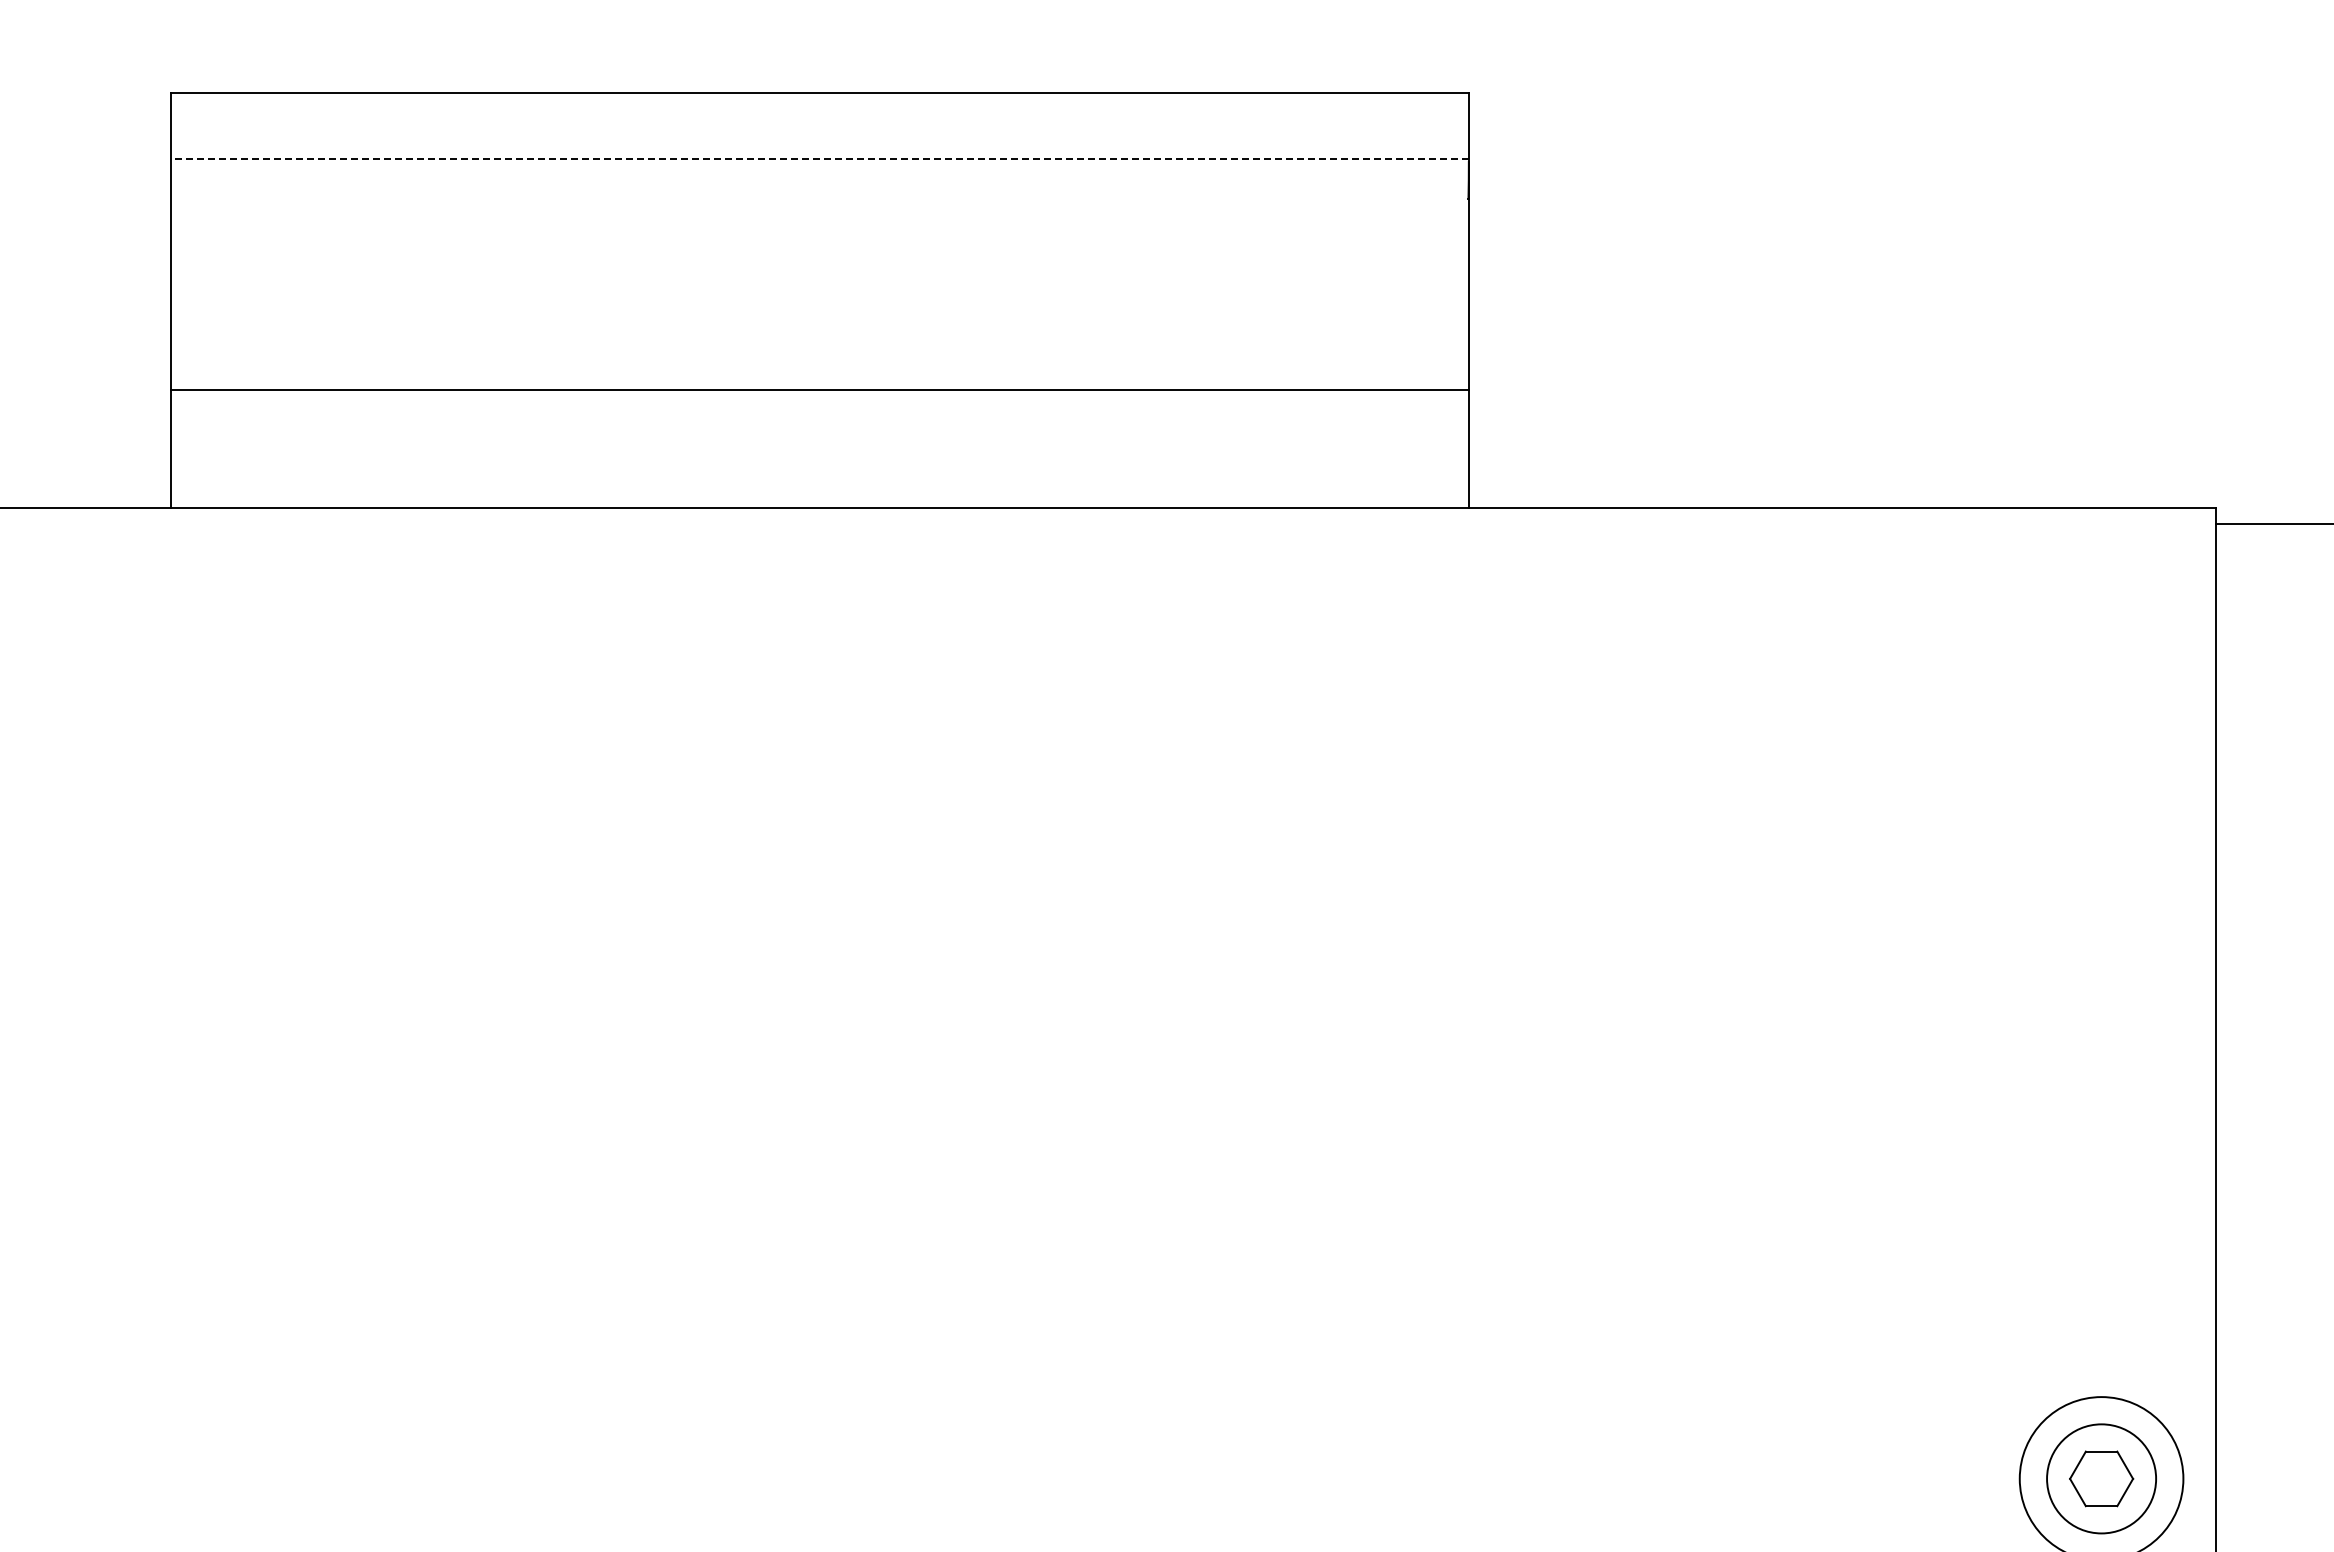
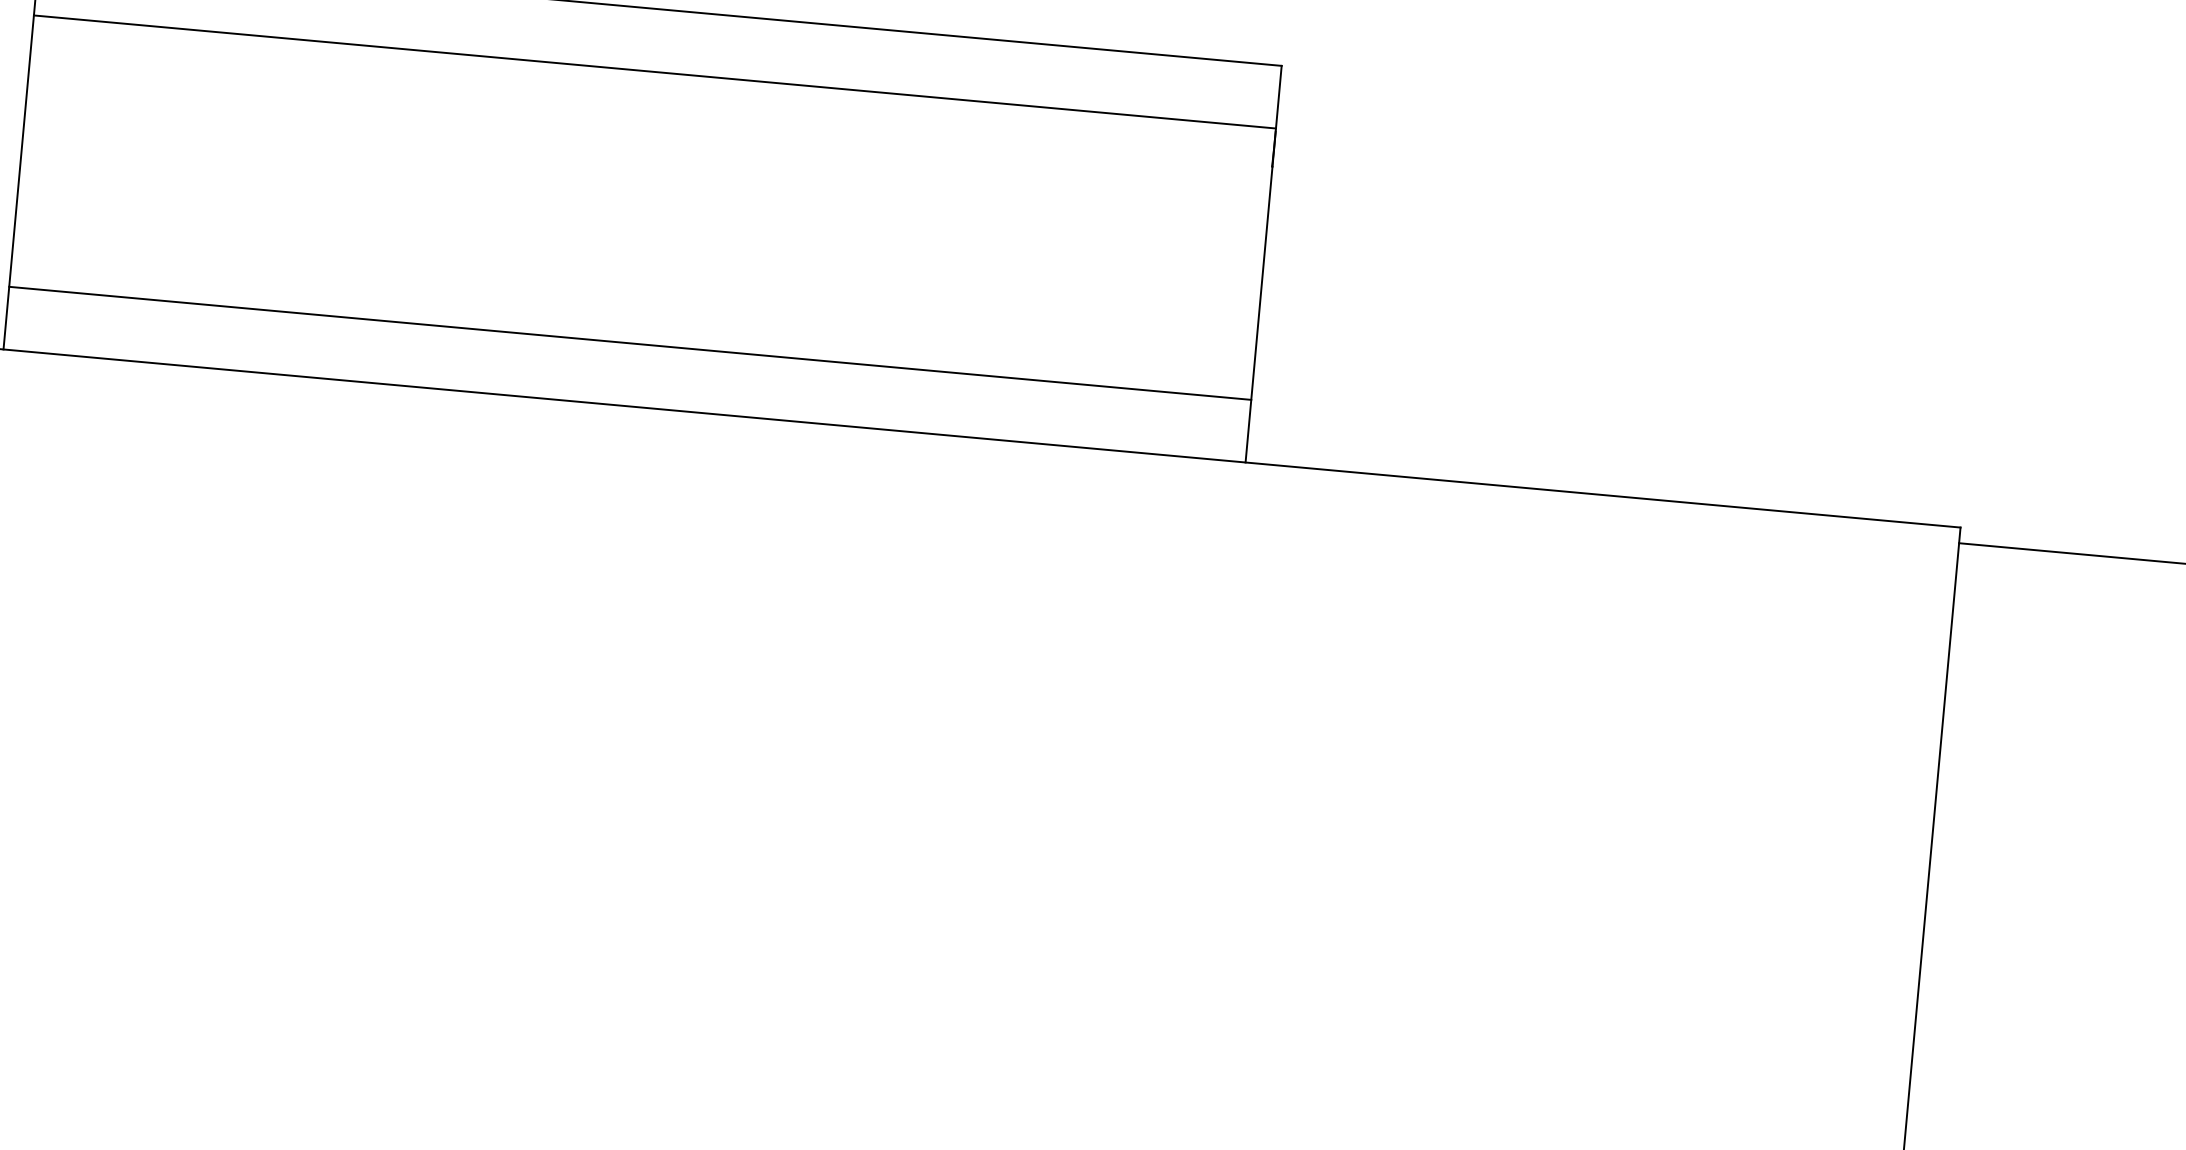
line: (819, 158) -> (654, 71), dashed -> solid
line: (819, 389) -> (630, 343), moved

